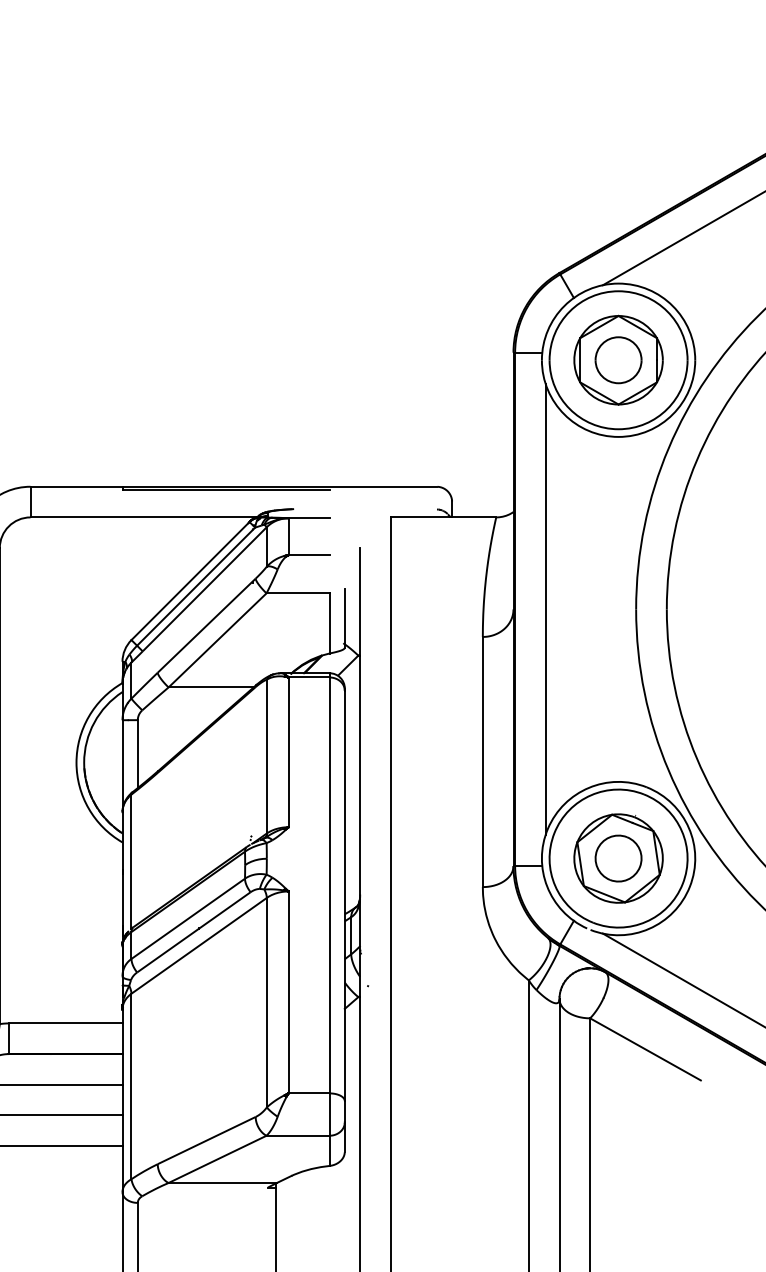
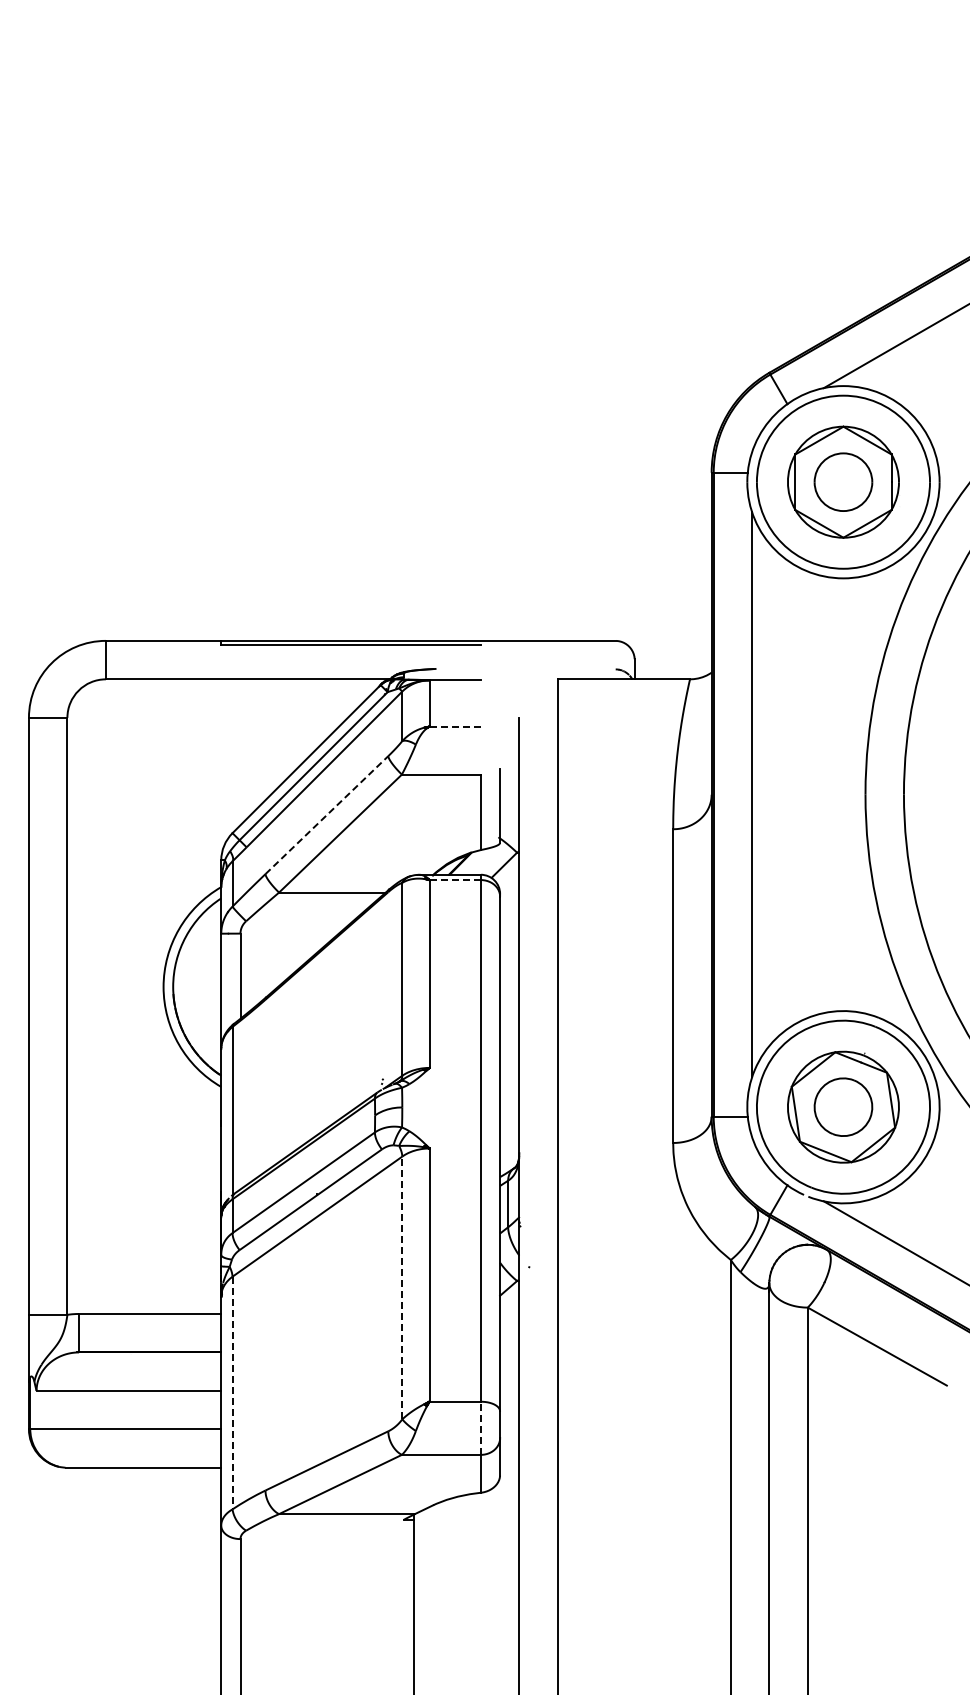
line: (309, 555) -> (455, 726), solid -> dashed
line: (206, 625) -> (326, 815), solid -> dashed
line: (309, 677) -> (455, 880), solid -> dashed
line: (267, 1002) -> (402, 1287), solid -> dashed
line: (131, 1086) -> (232, 1393), solid -> dashed
line: (329, 1114) -> (480, 1428), solid -> dashed

